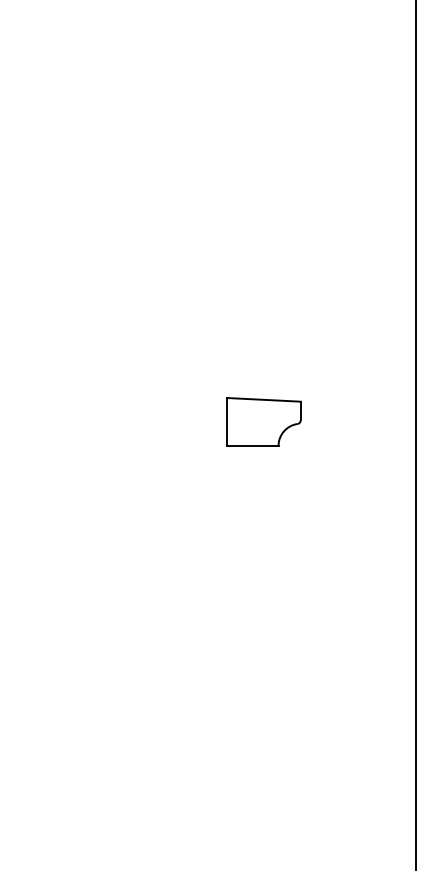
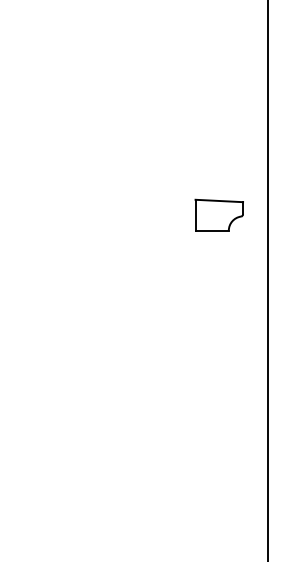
part: (262, 420) -> (218, 214), moved

